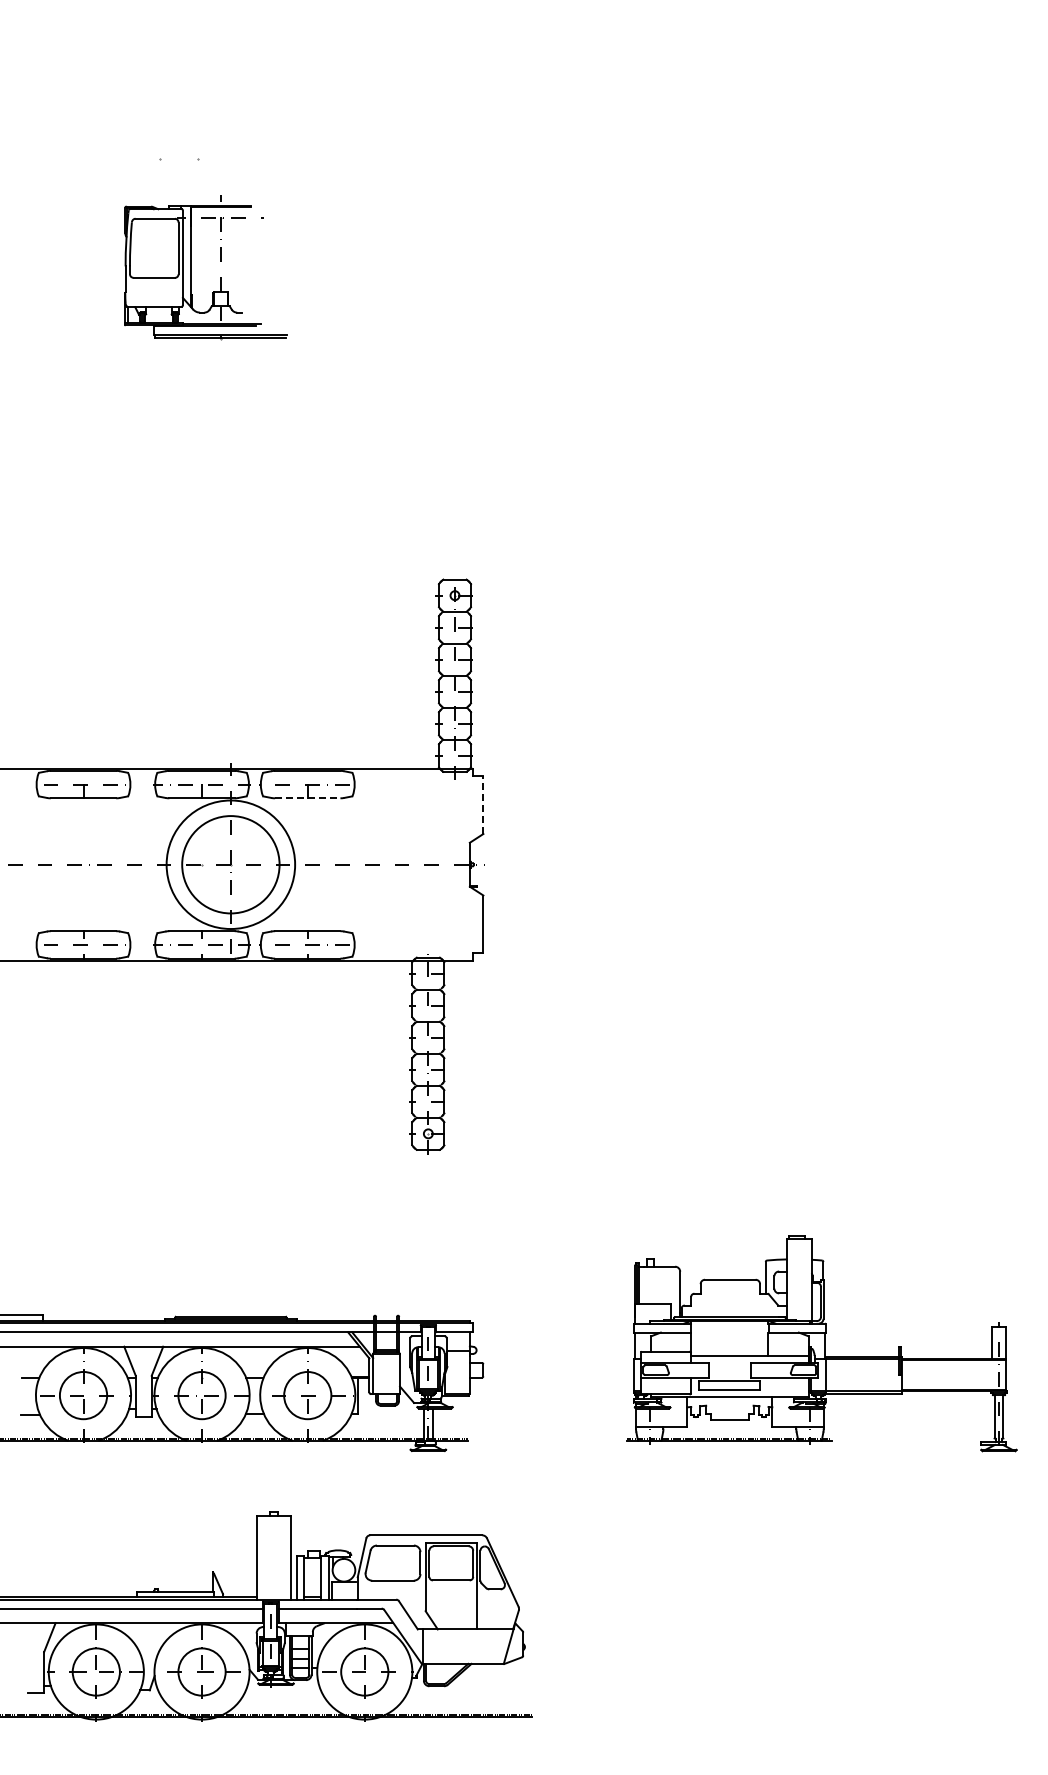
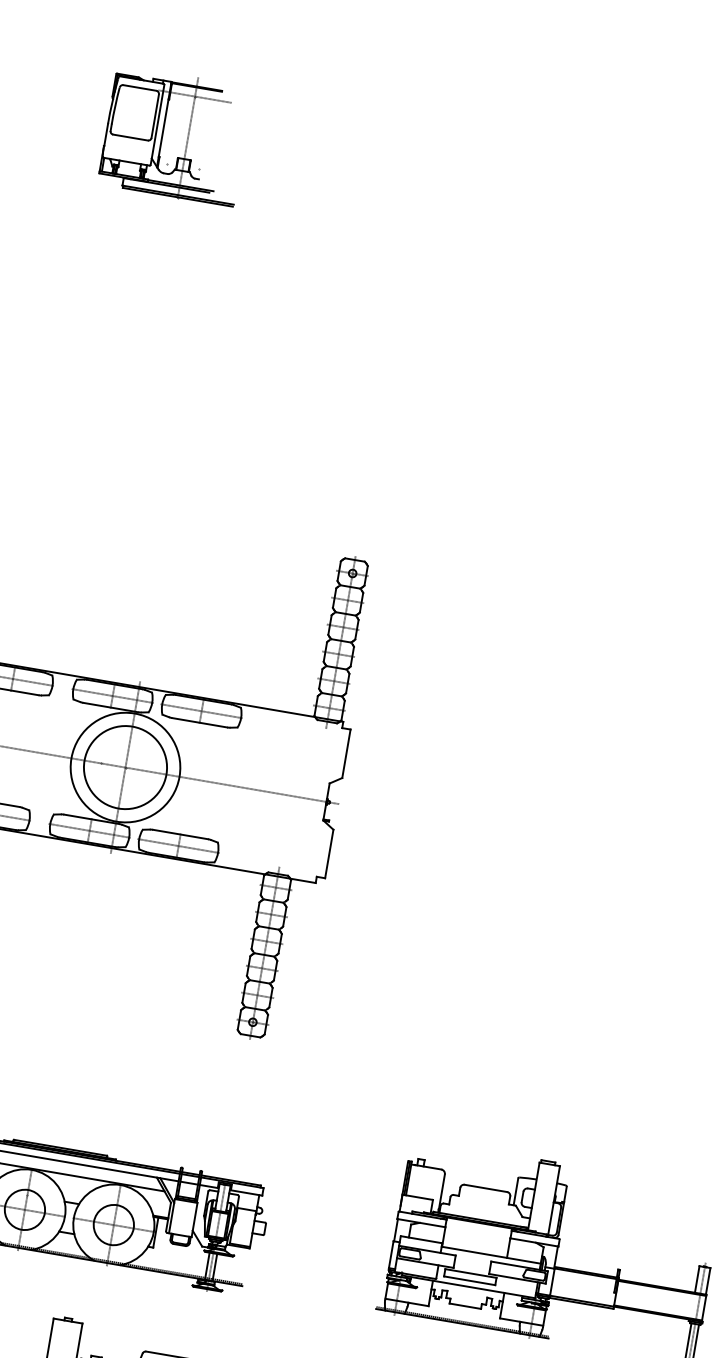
part: (191, 267) -> (163, 134), moved
line: (307, 798) -> (199, 722), dashed -> solid
line: (483, 805) -> (346, 754), dashed -> solid

